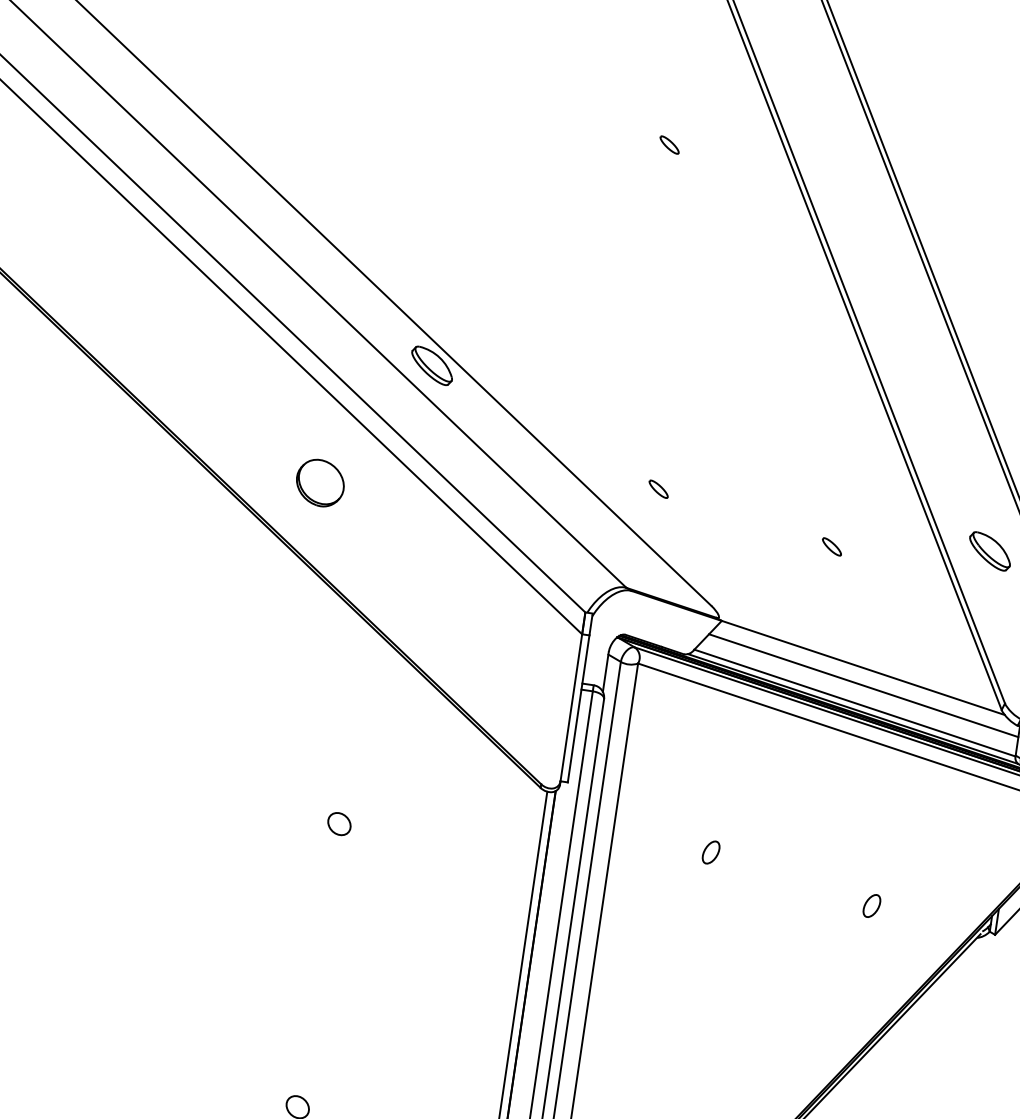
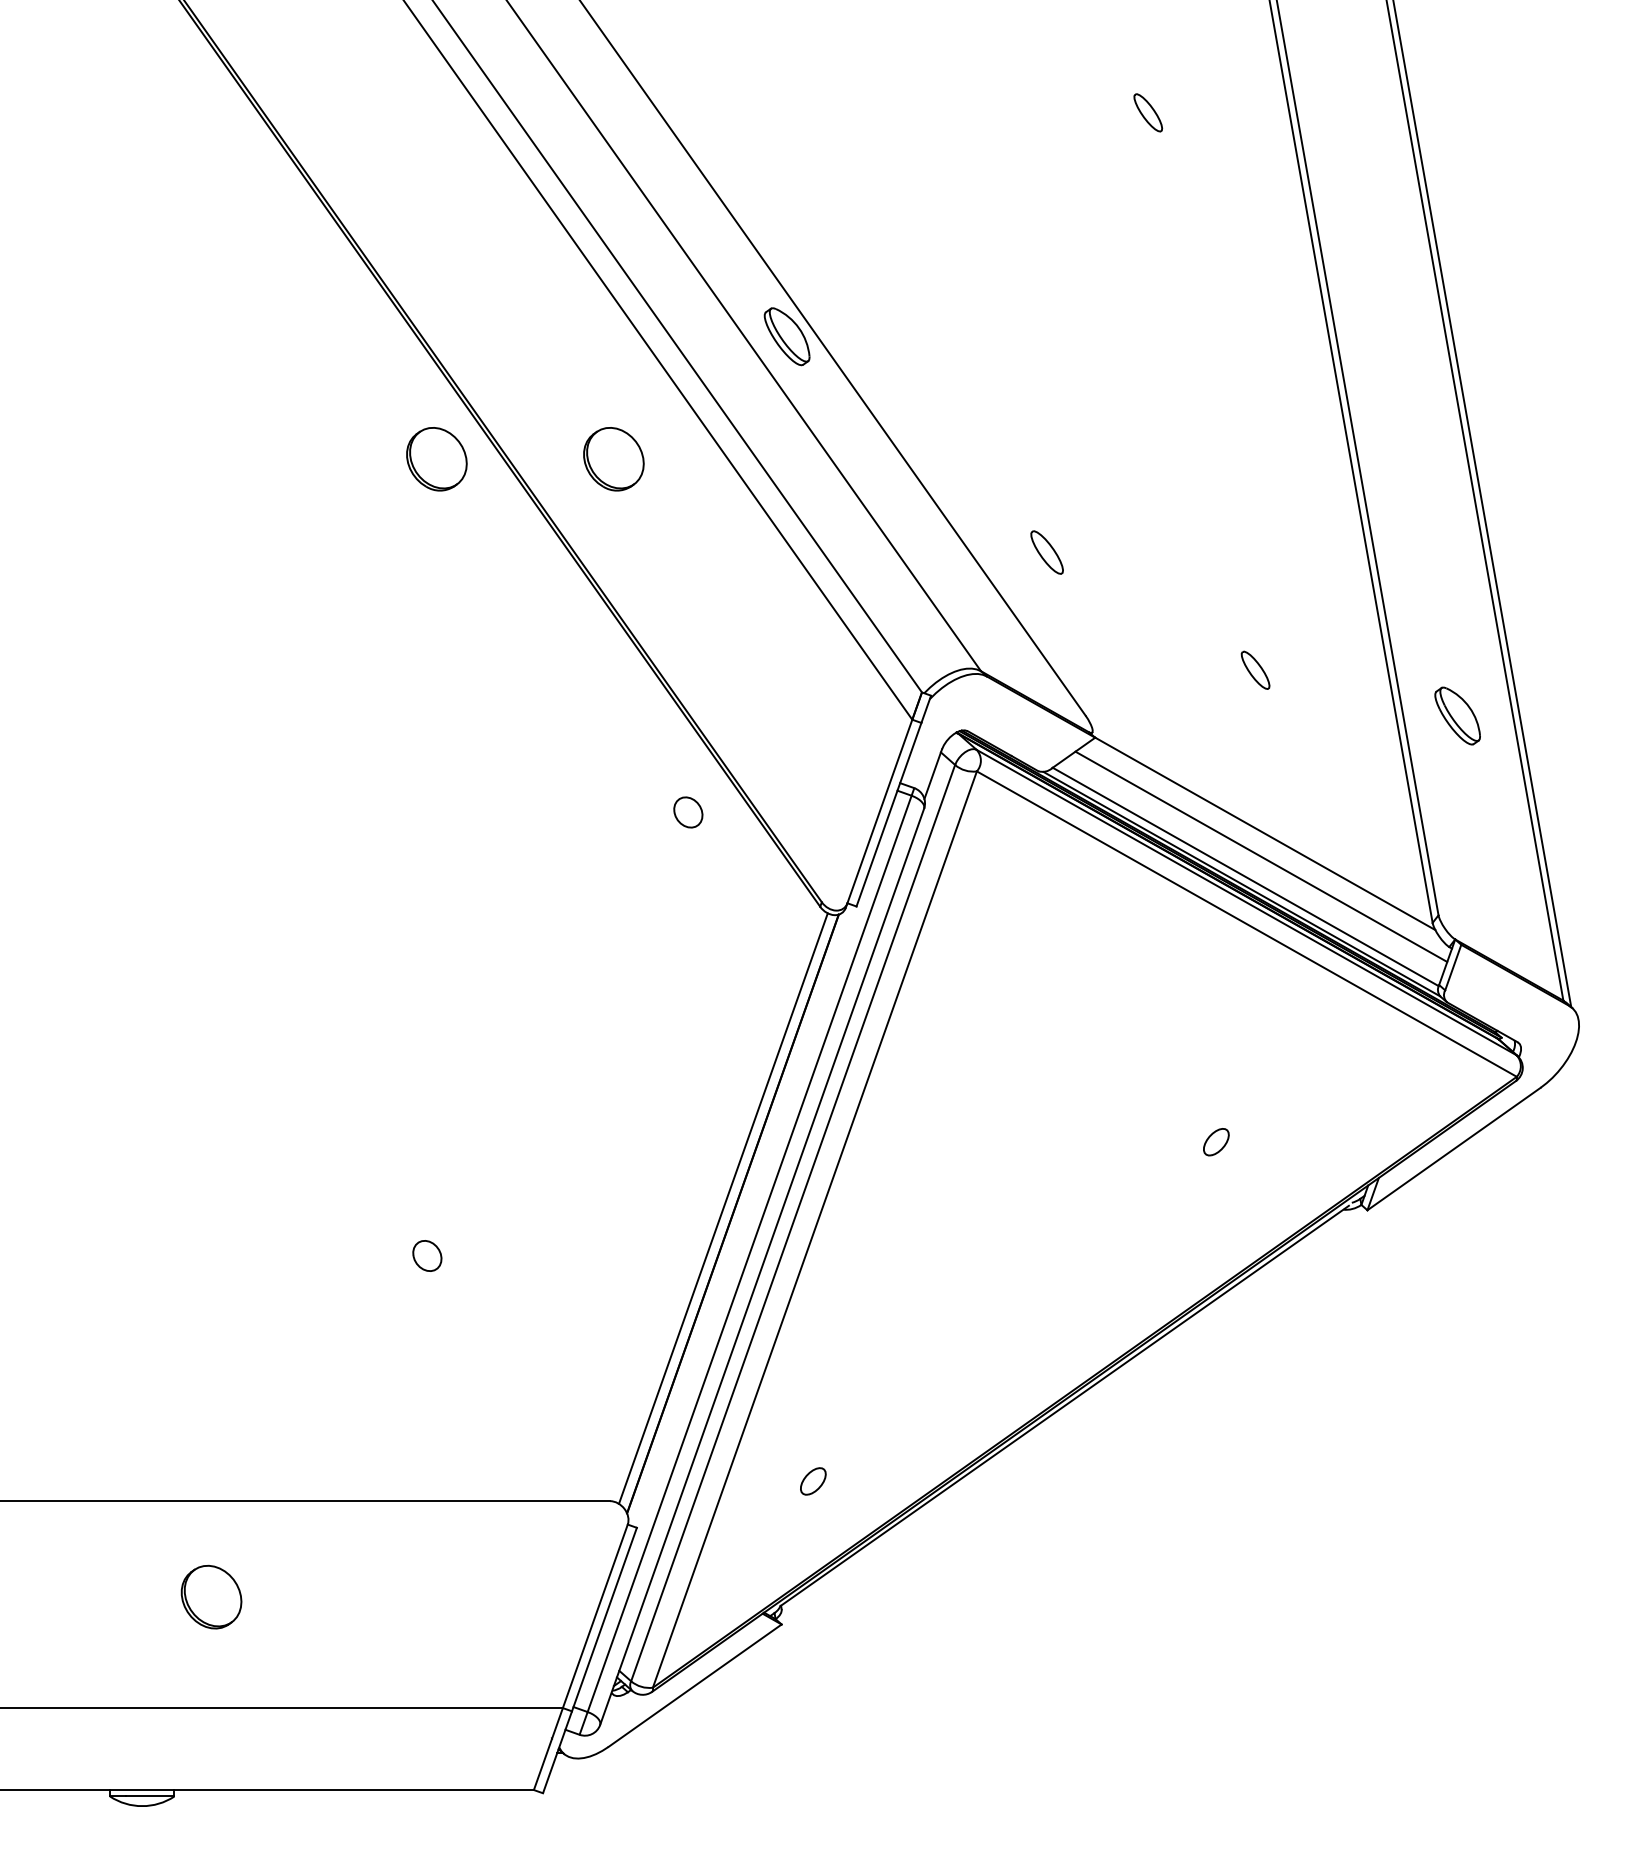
part: (669, 145) -> (1147, 112), size x1.4
part: (658, 489) -> (1047, 552), size x1.6
part: (187, 509) -> (436, 459), added
part: (831, 547) -> (1255, 670), size x1.4
part: (339, 824) -> (688, 812), moved
part: (710, 852) -> (1022, 1032), removed

